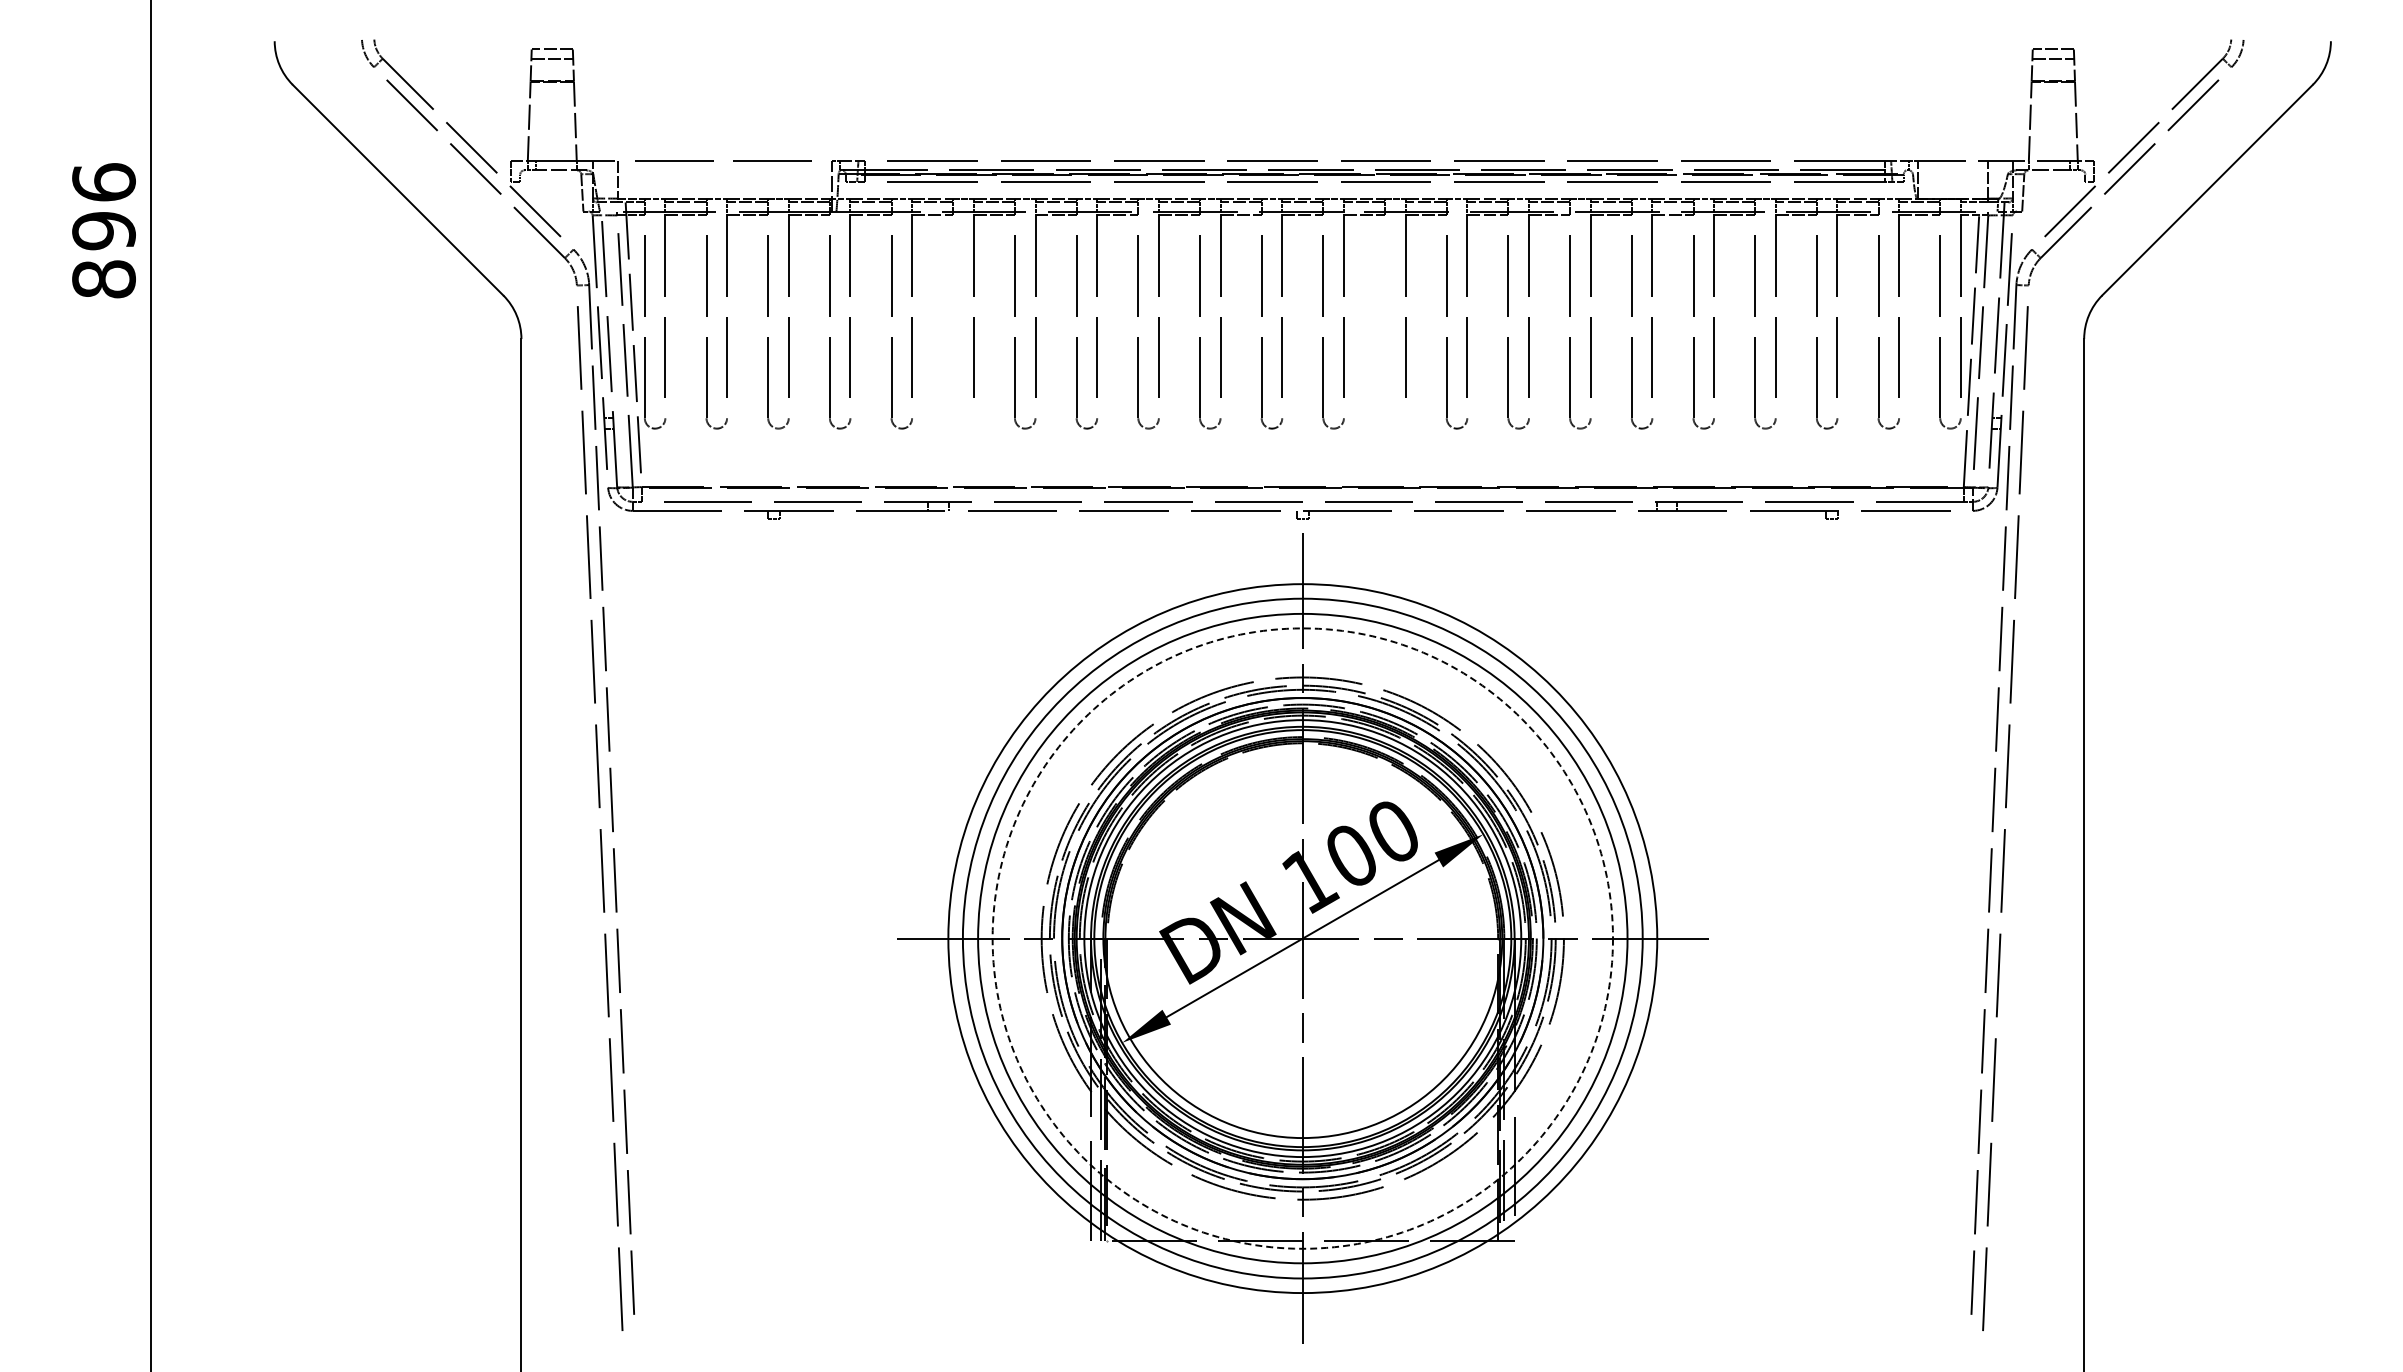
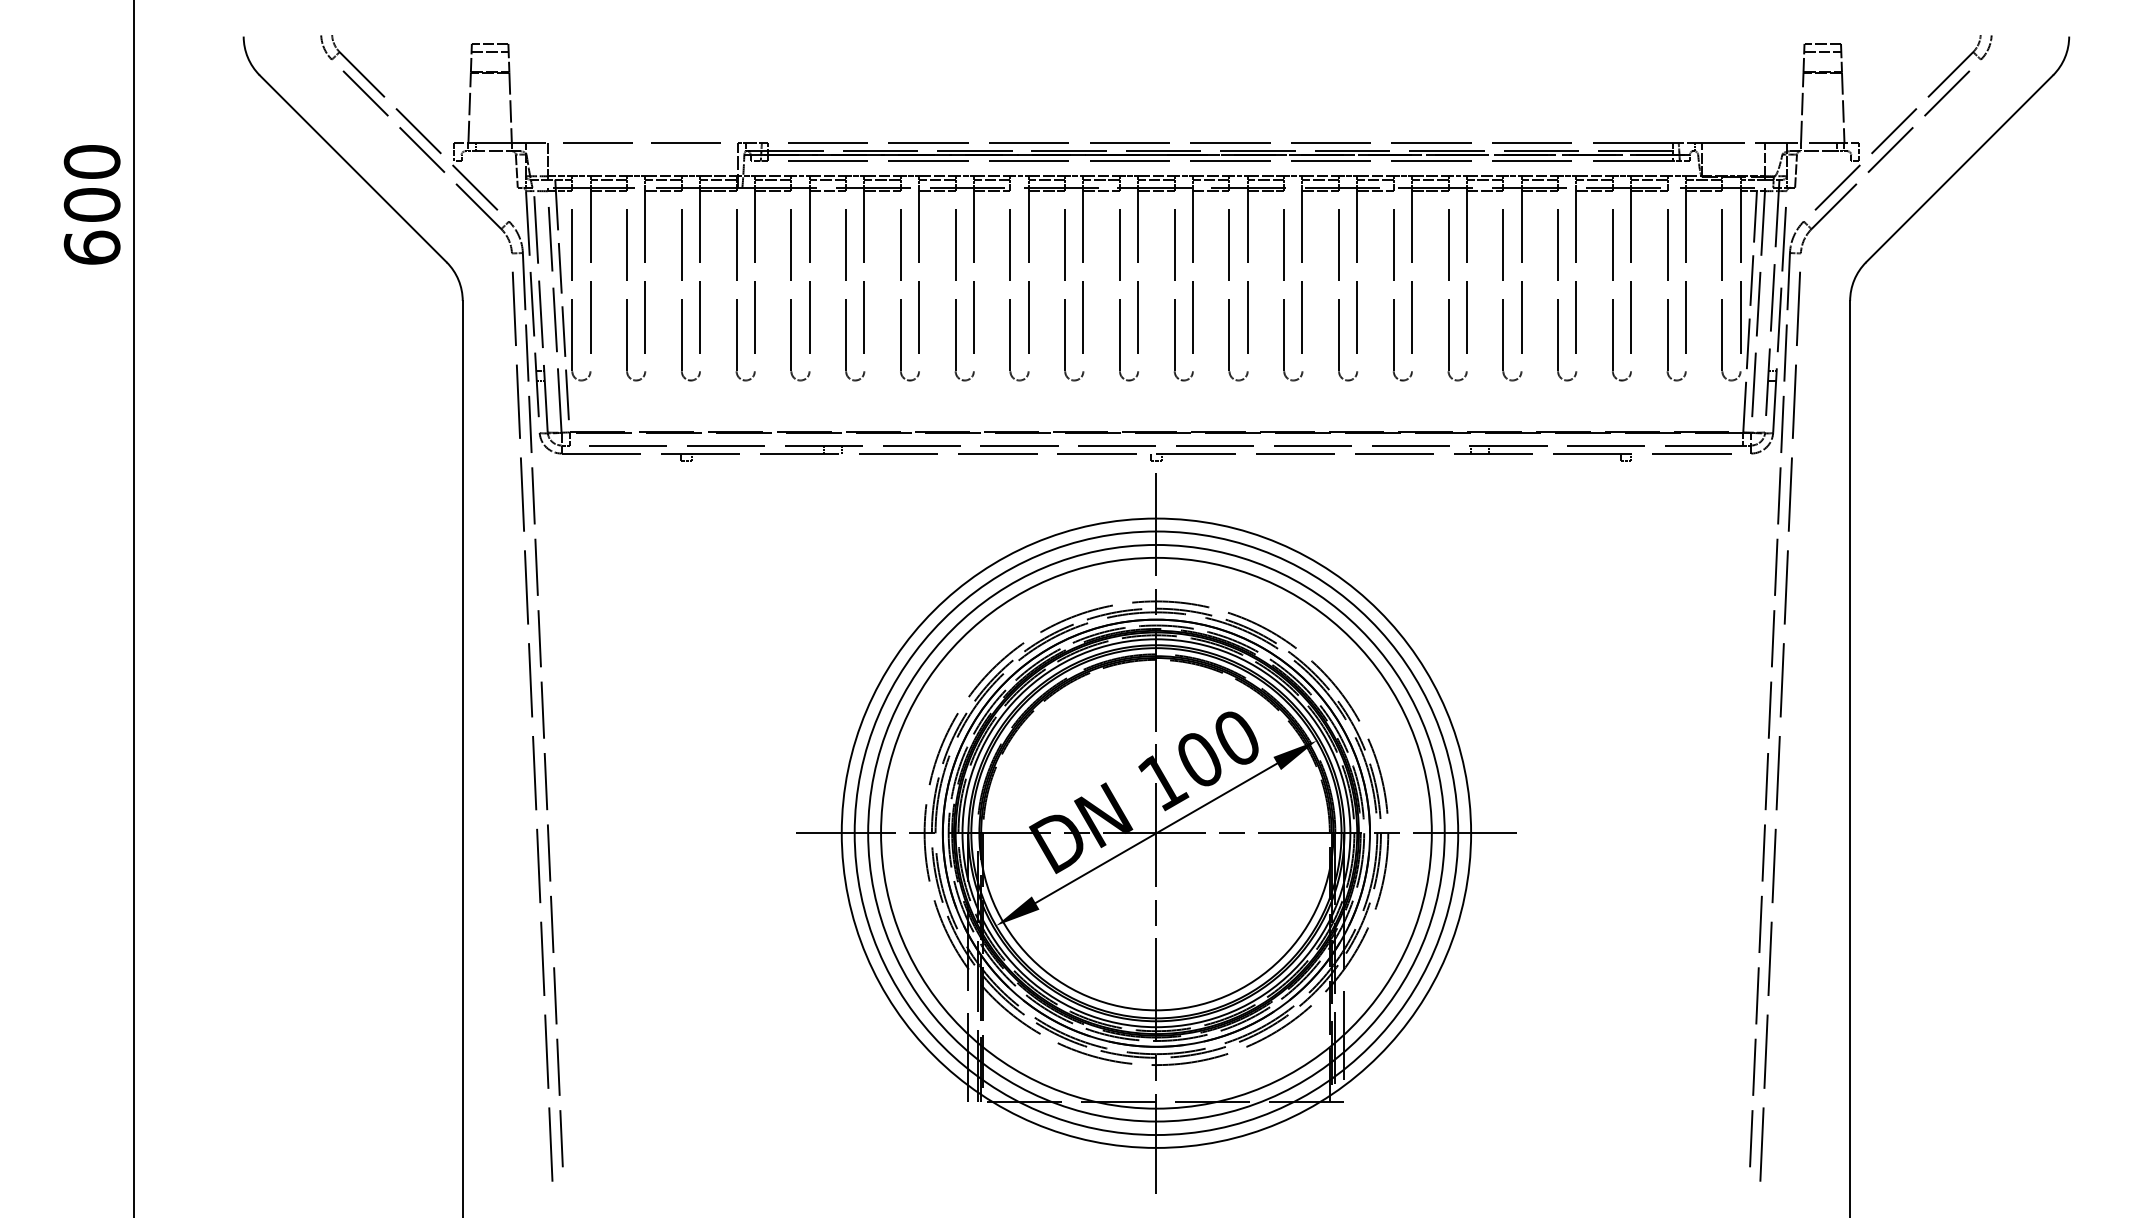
text: (103, 230) -> (91, 204), 896 -> 600
part: (953, 337) -> (846, 299), added
part: (1385, 337) -> (1229, 299), added
circle: (1302, 938) -> (1156, 833), dashed -> solid

